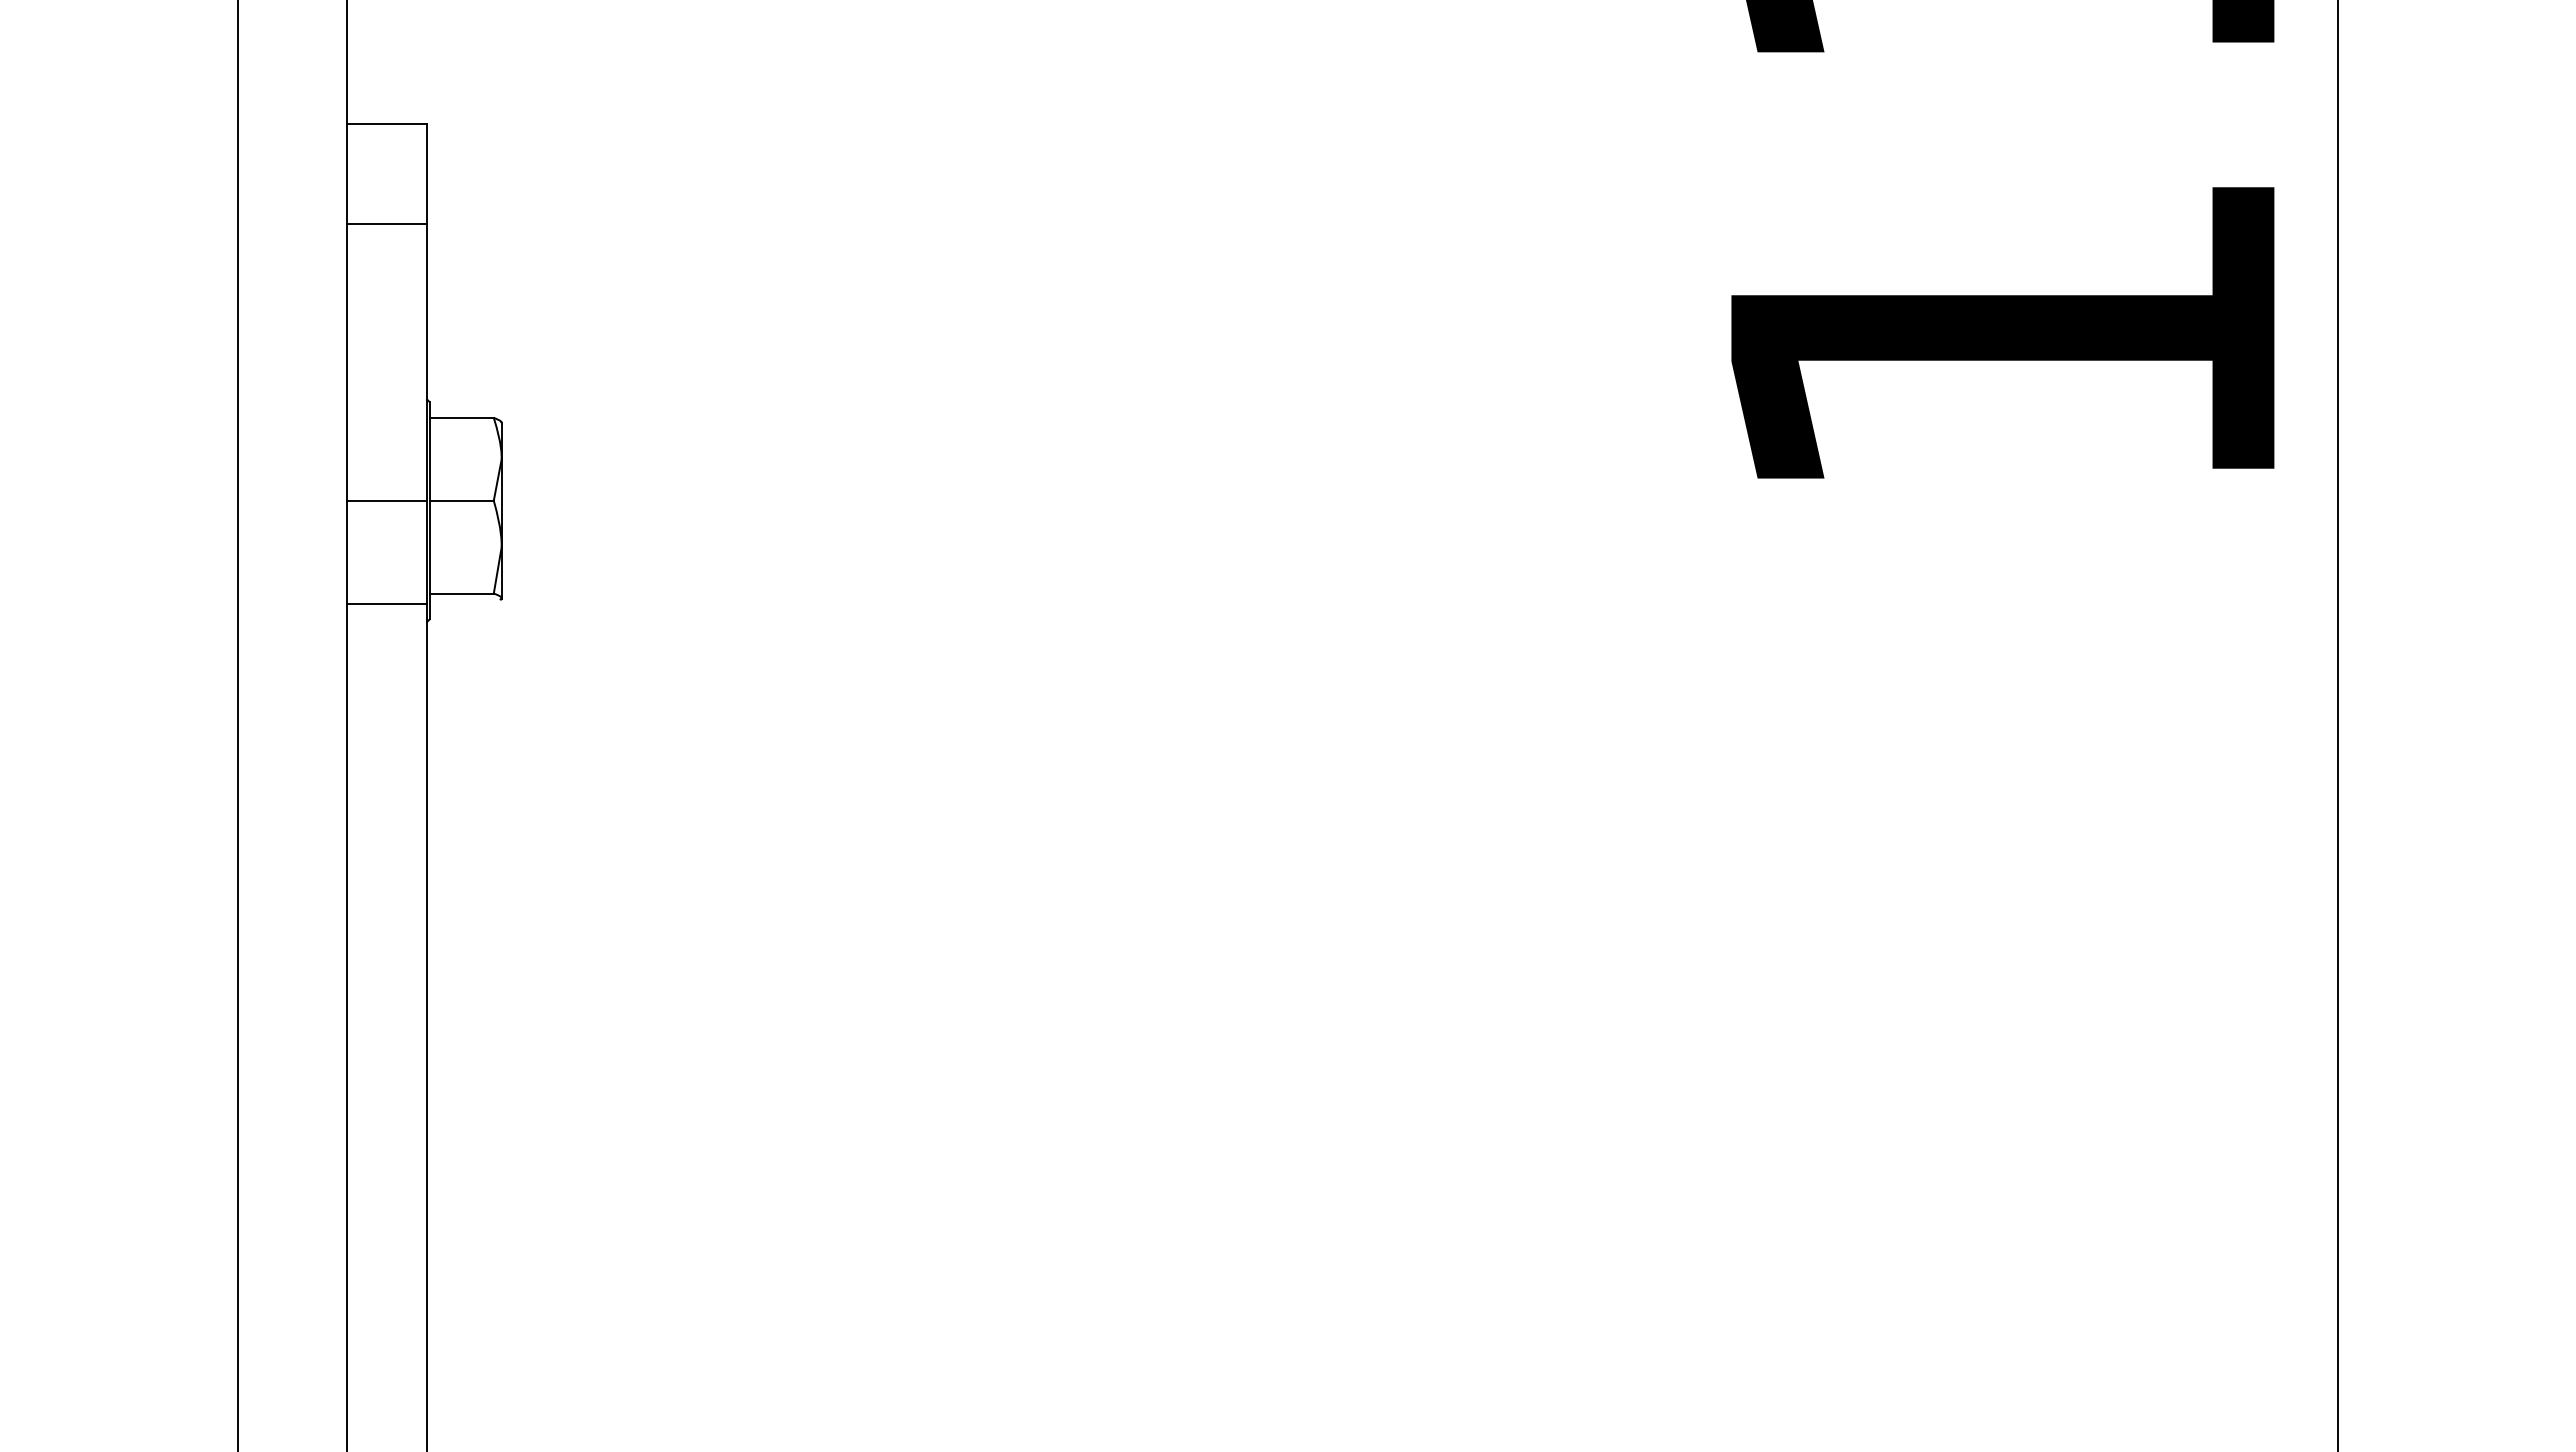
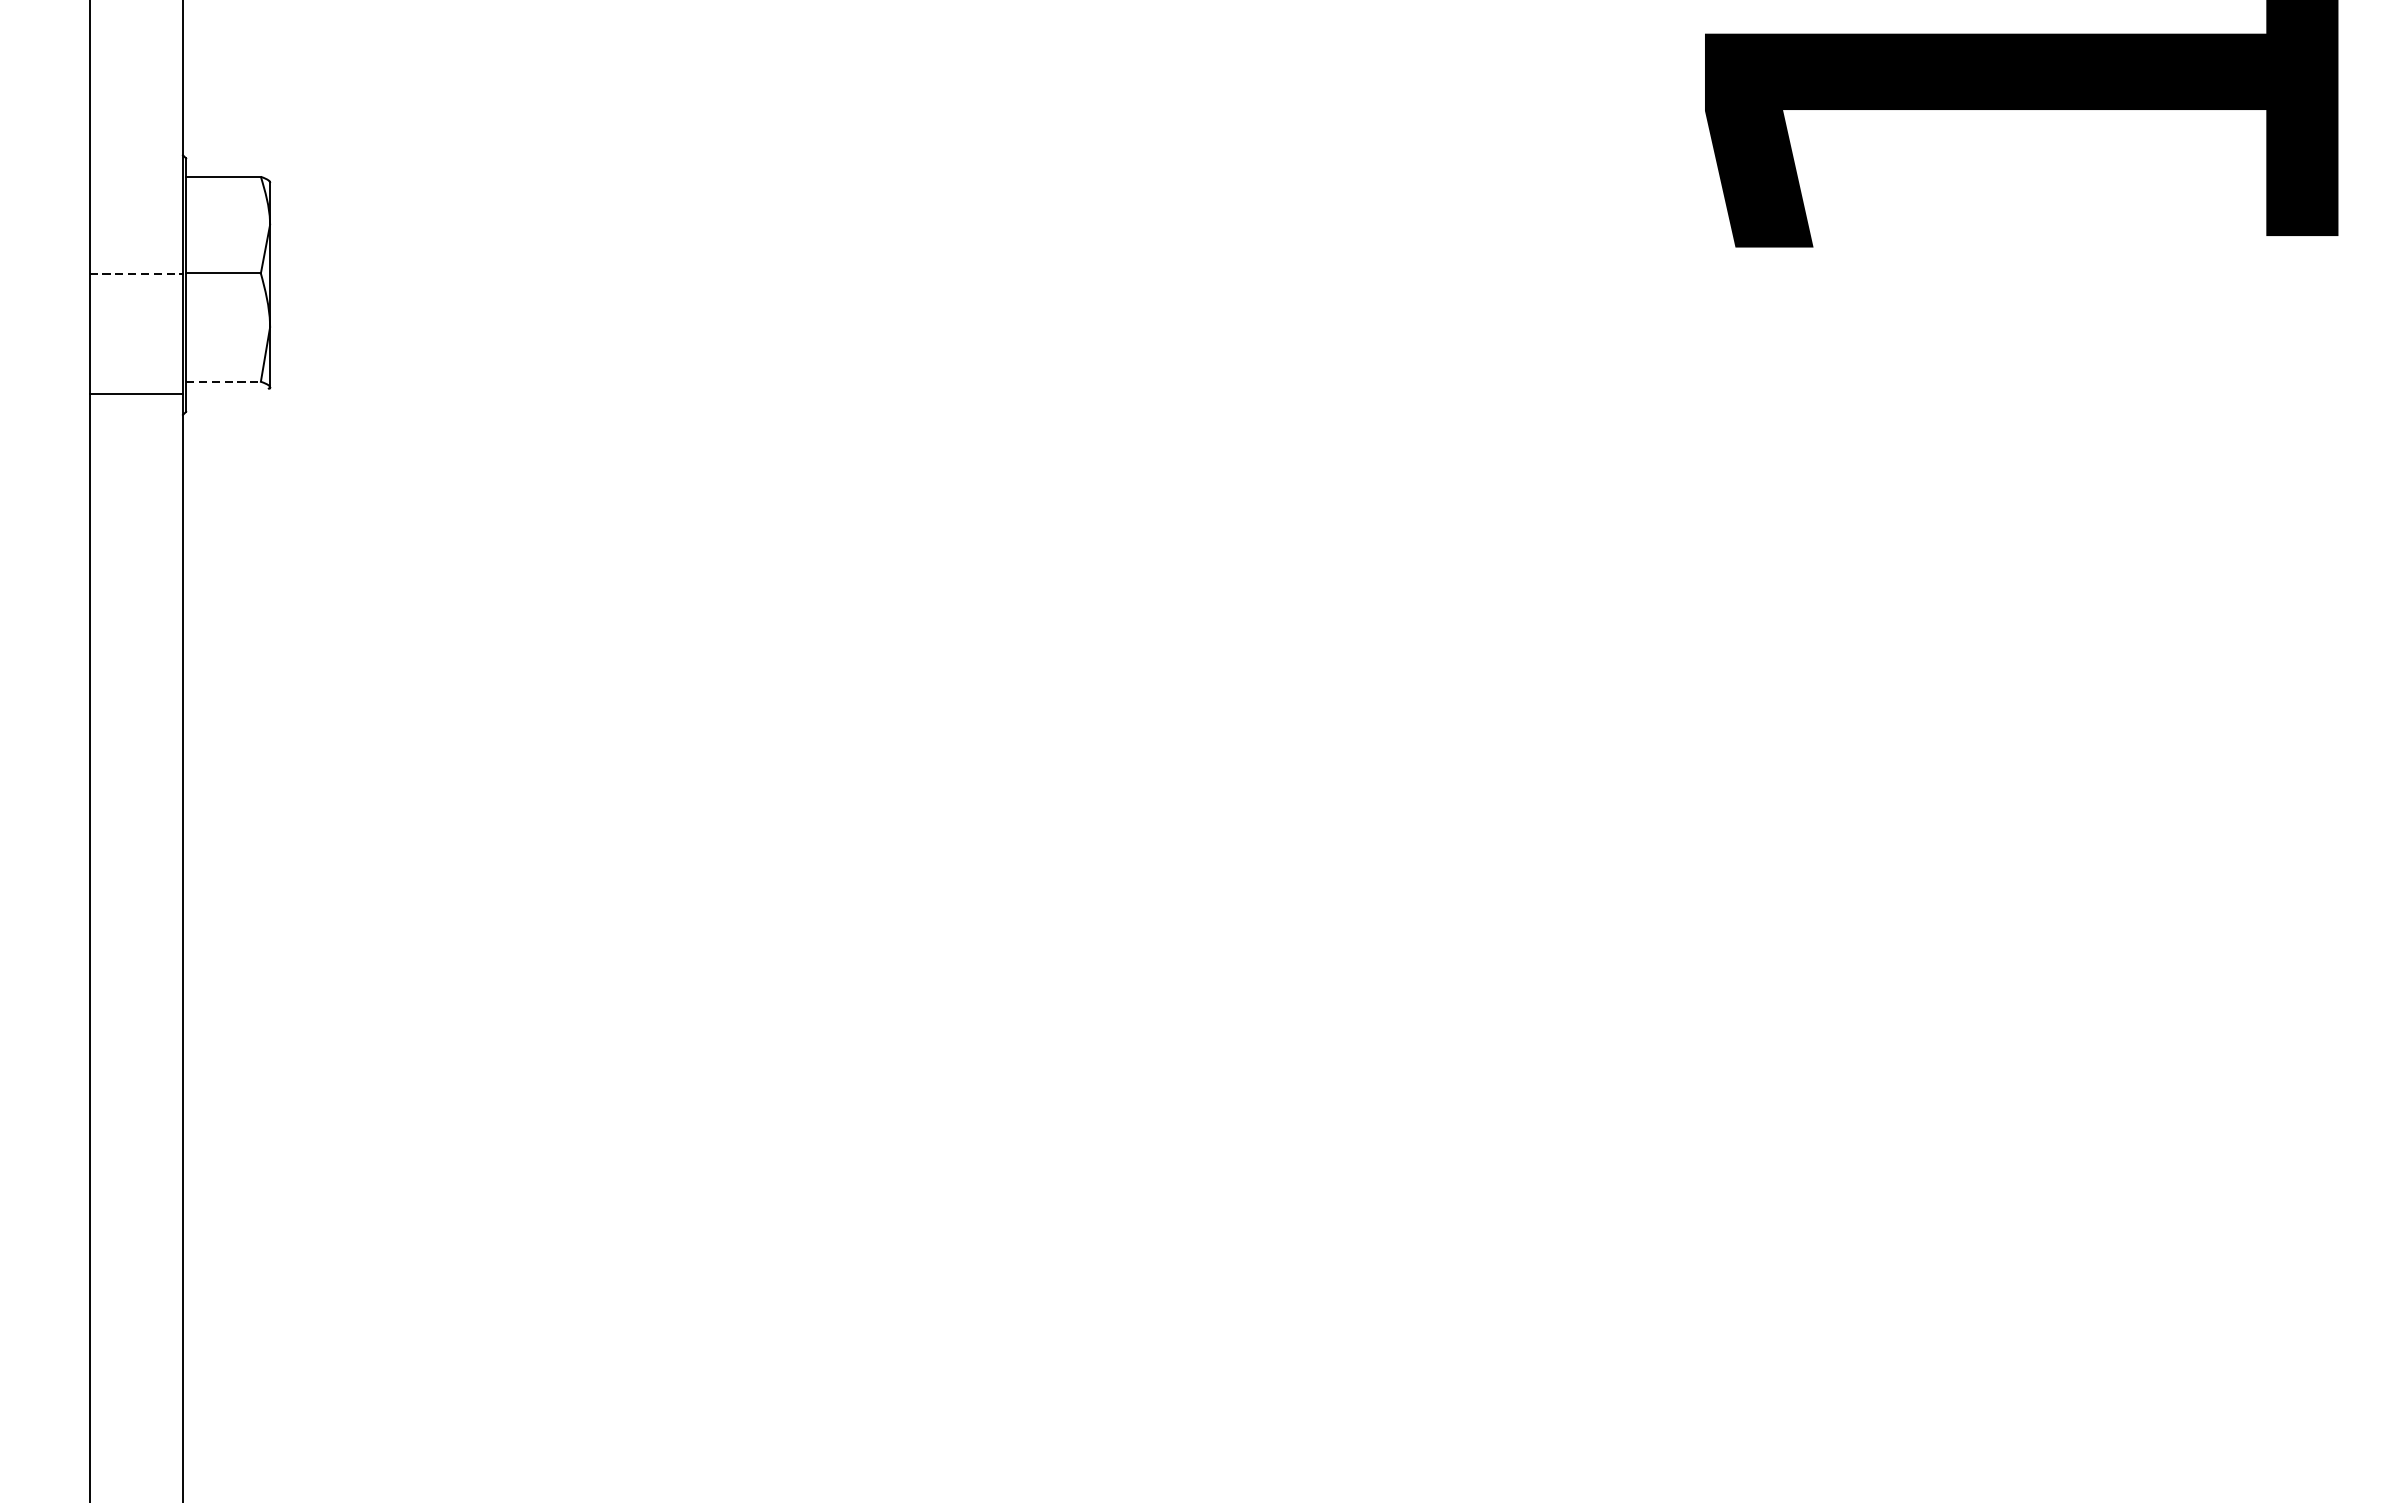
line: (387, 500) -> (136, 273), solid -> dashed
line: (462, 593) -> (224, 381), solid -> dashed

